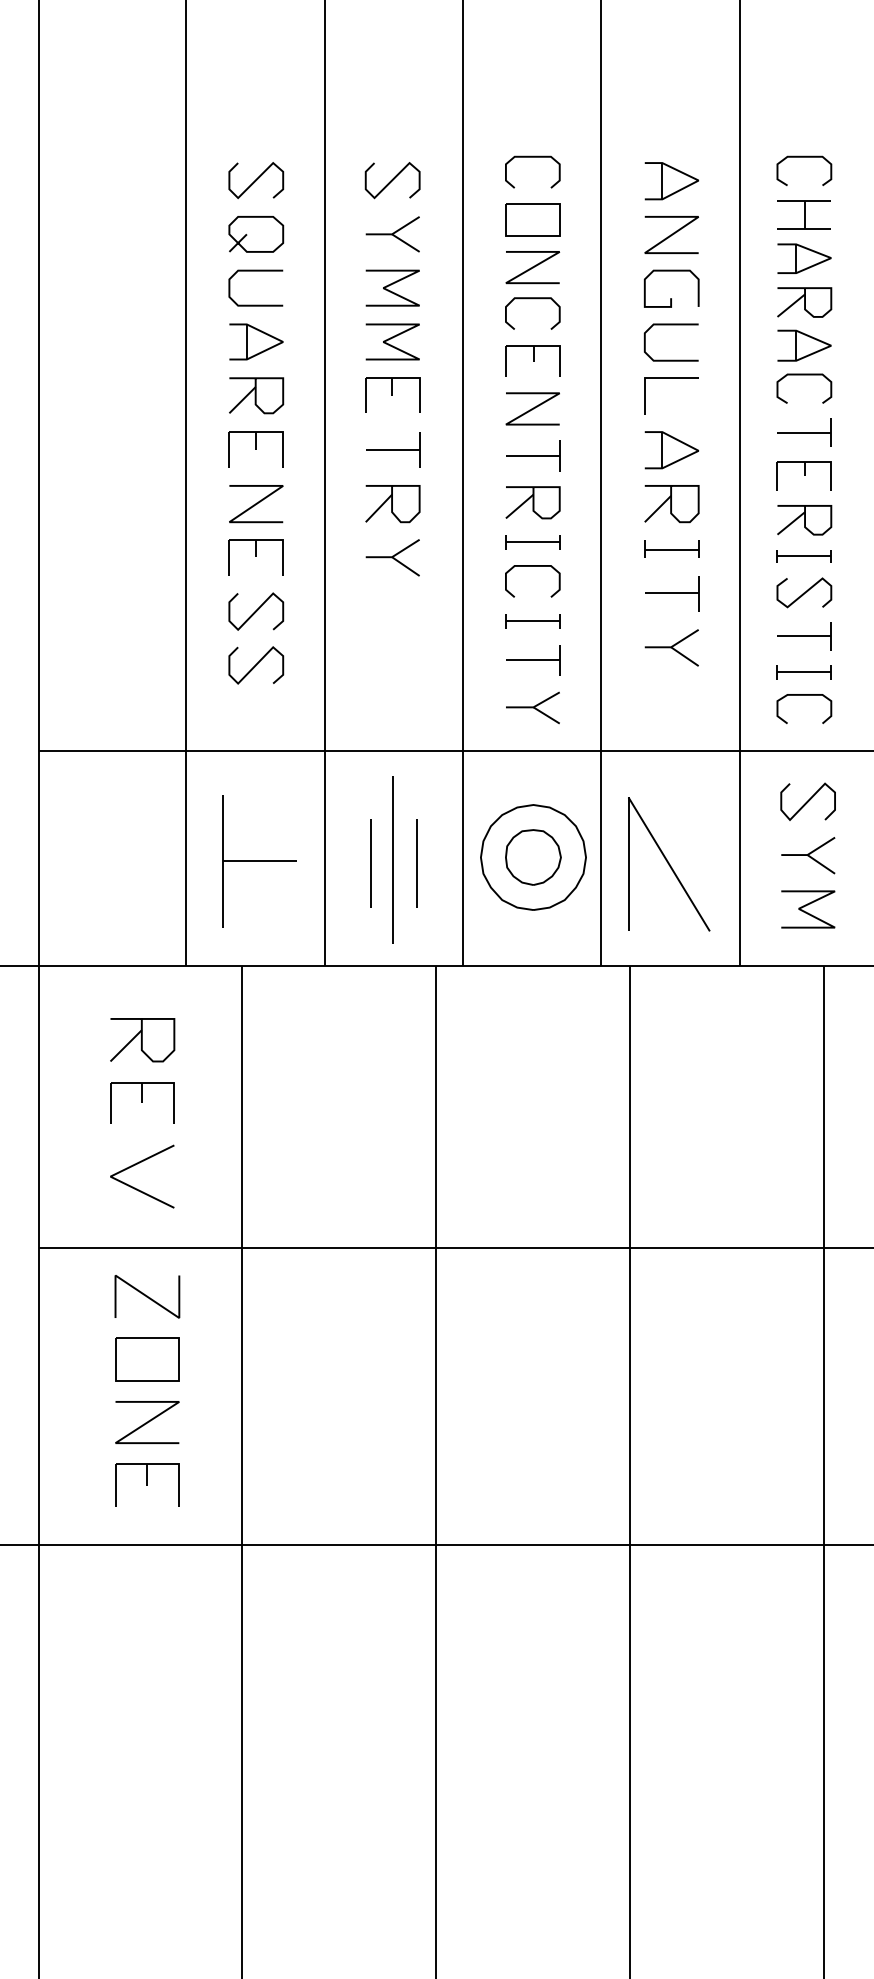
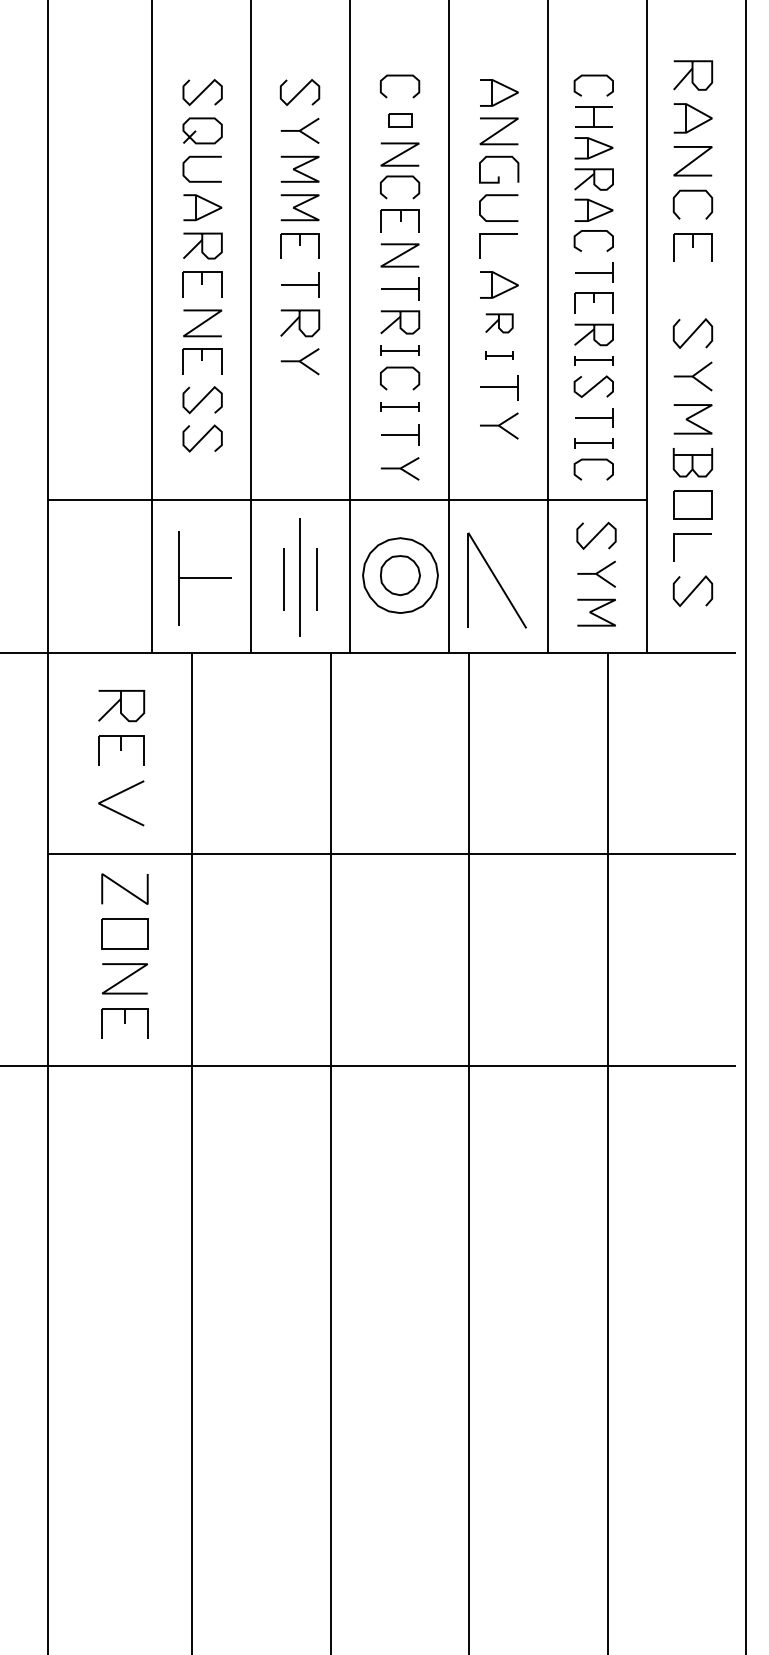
part: (532, 219) -> (399, 120), size x0.6
part: (672, 504) -> (499, 323), size x0.7
part: (670, 549) -> (498, 355), size x0.7

